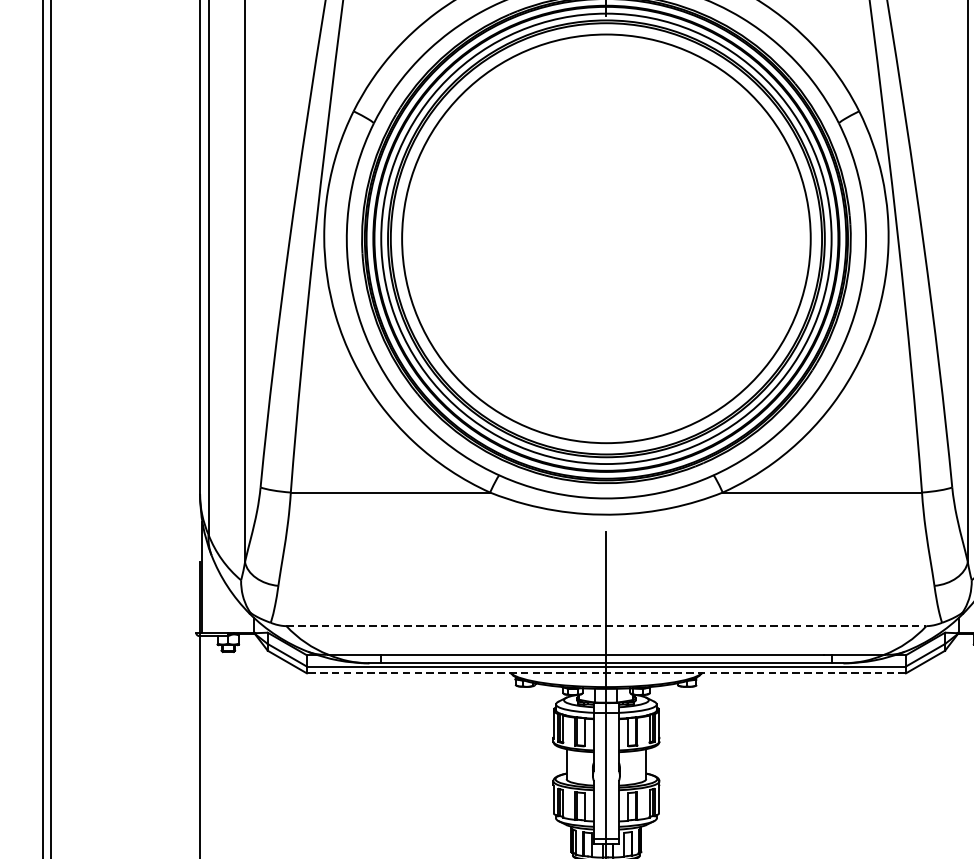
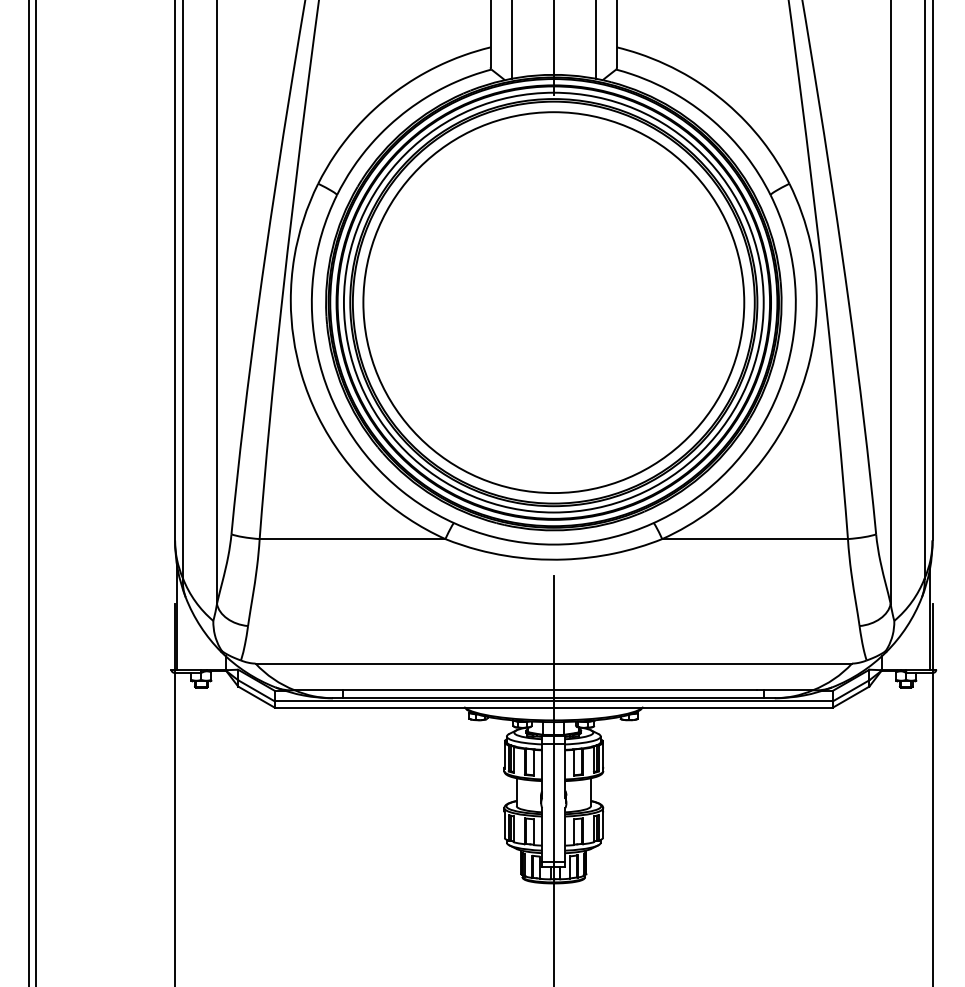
line: (607, 626) -> (554, 663), dashed -> solid
line: (606, 673) -> (553, 707), dashed -> solid

